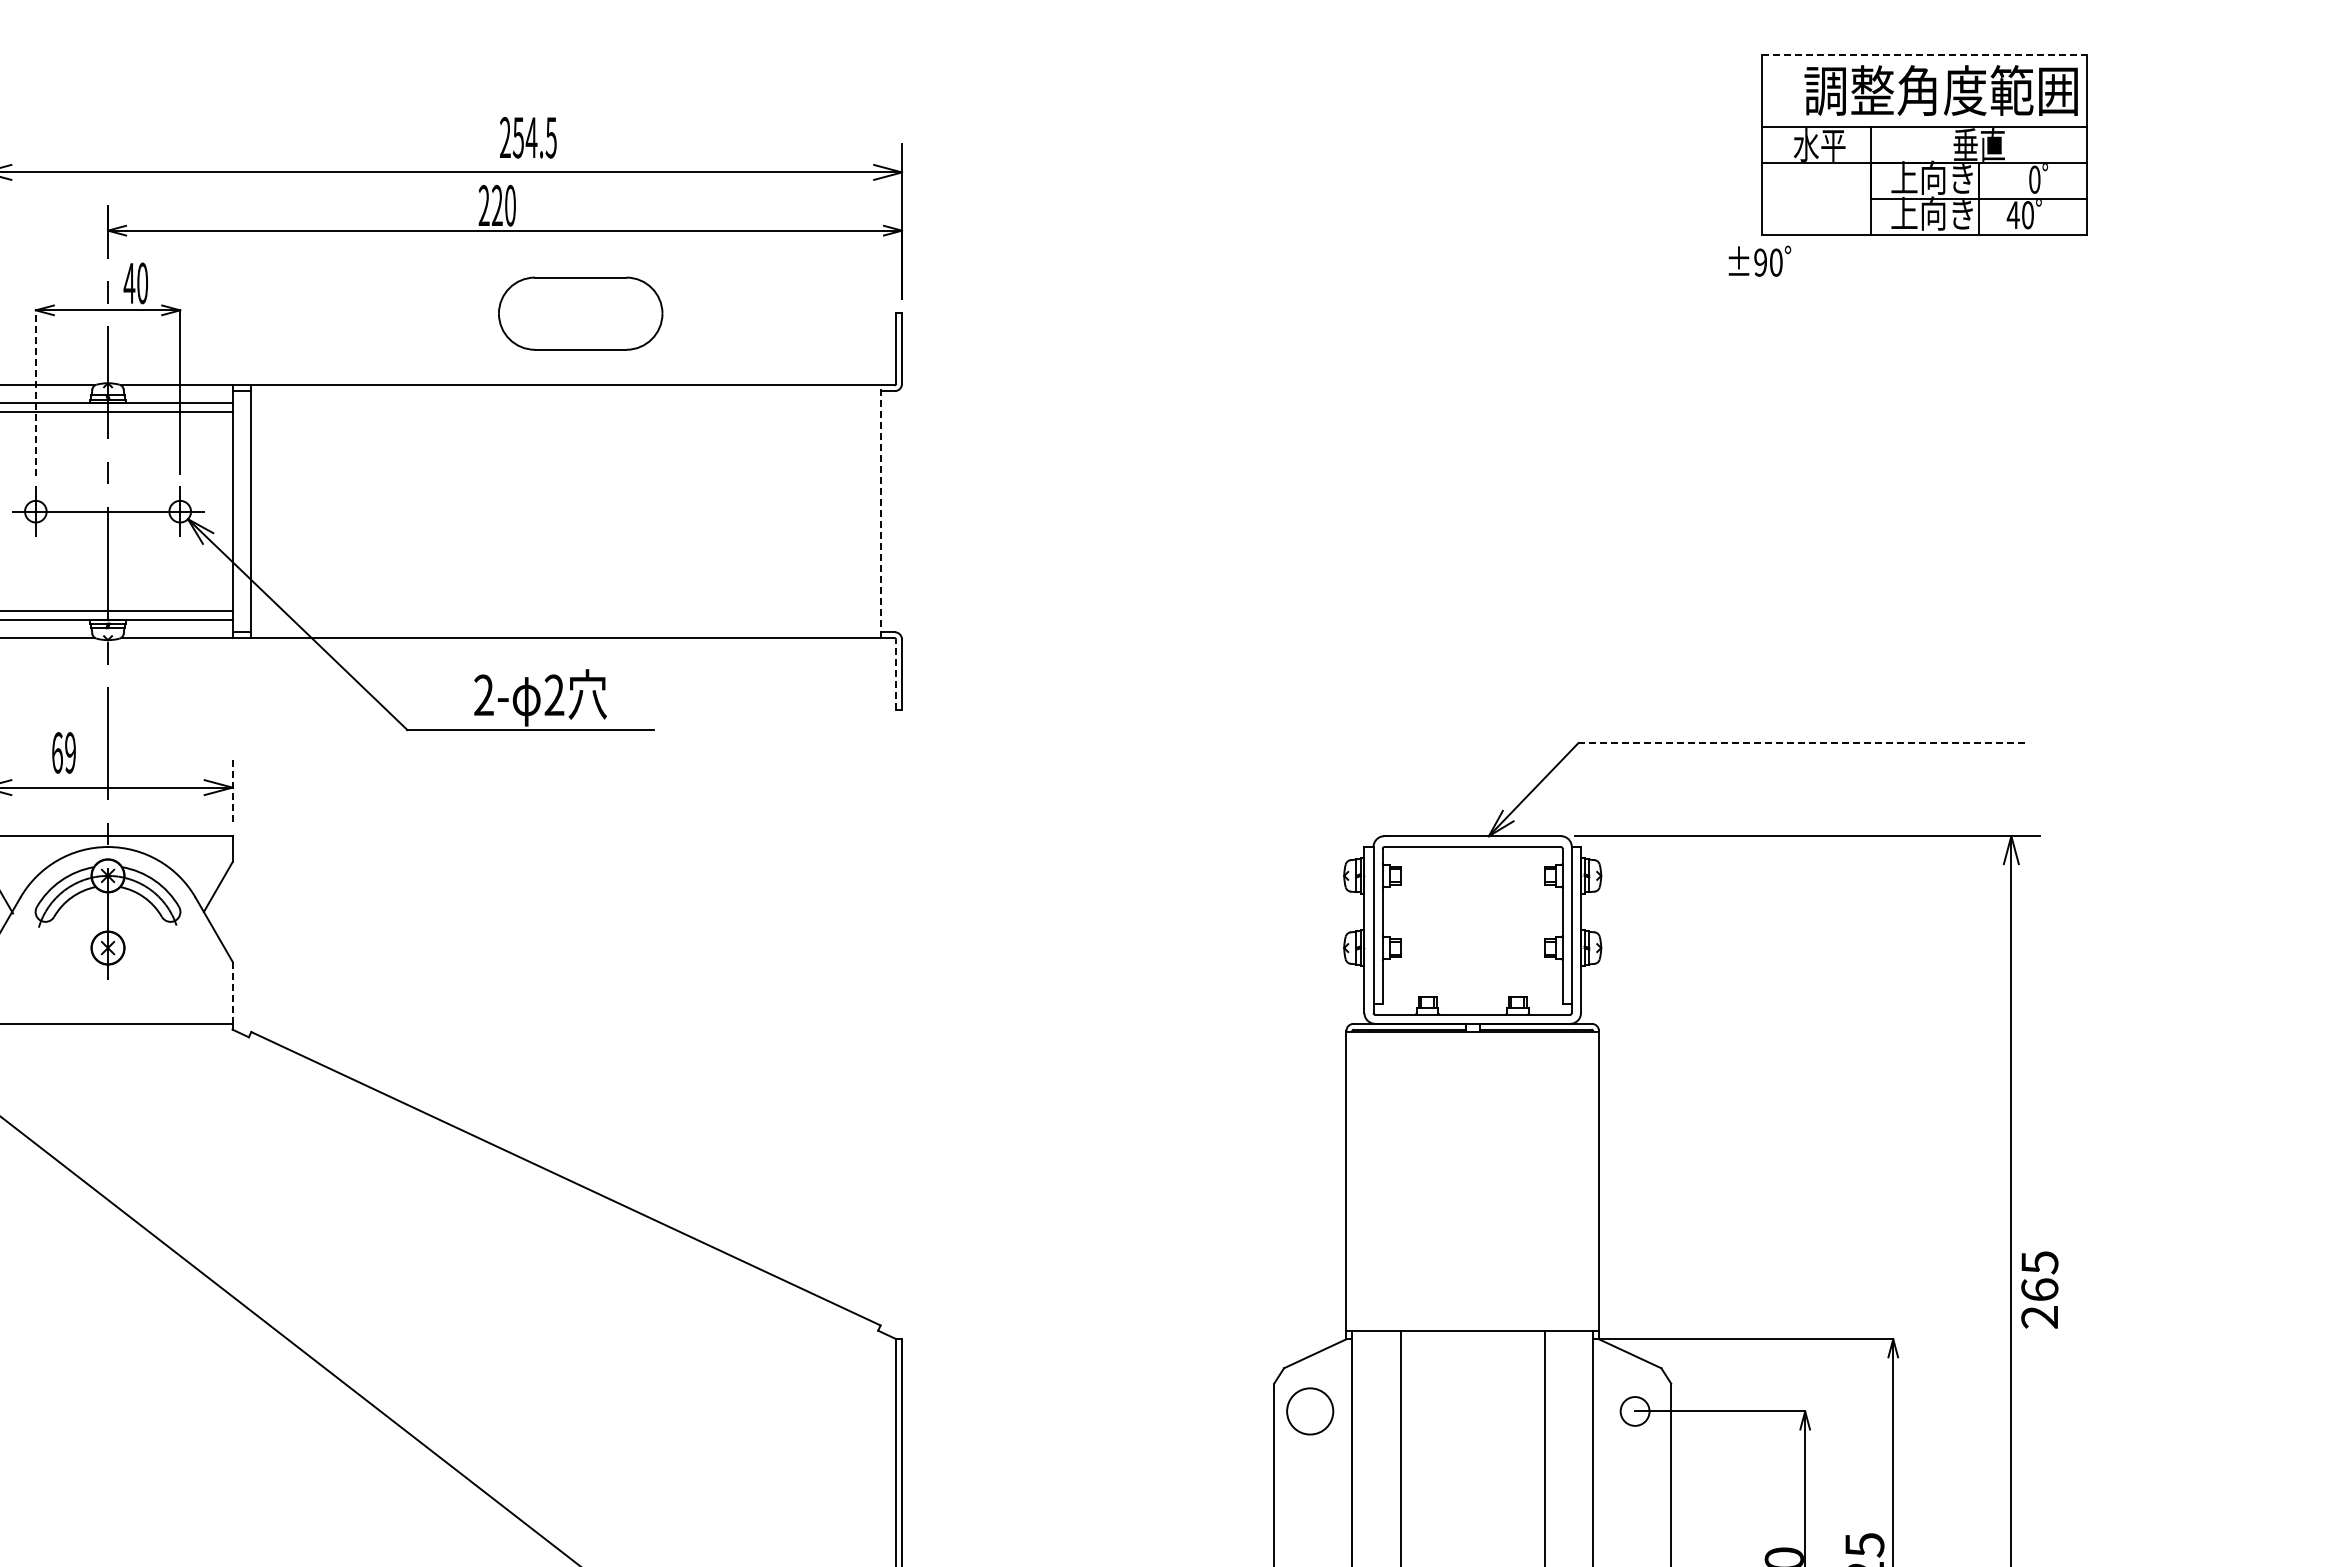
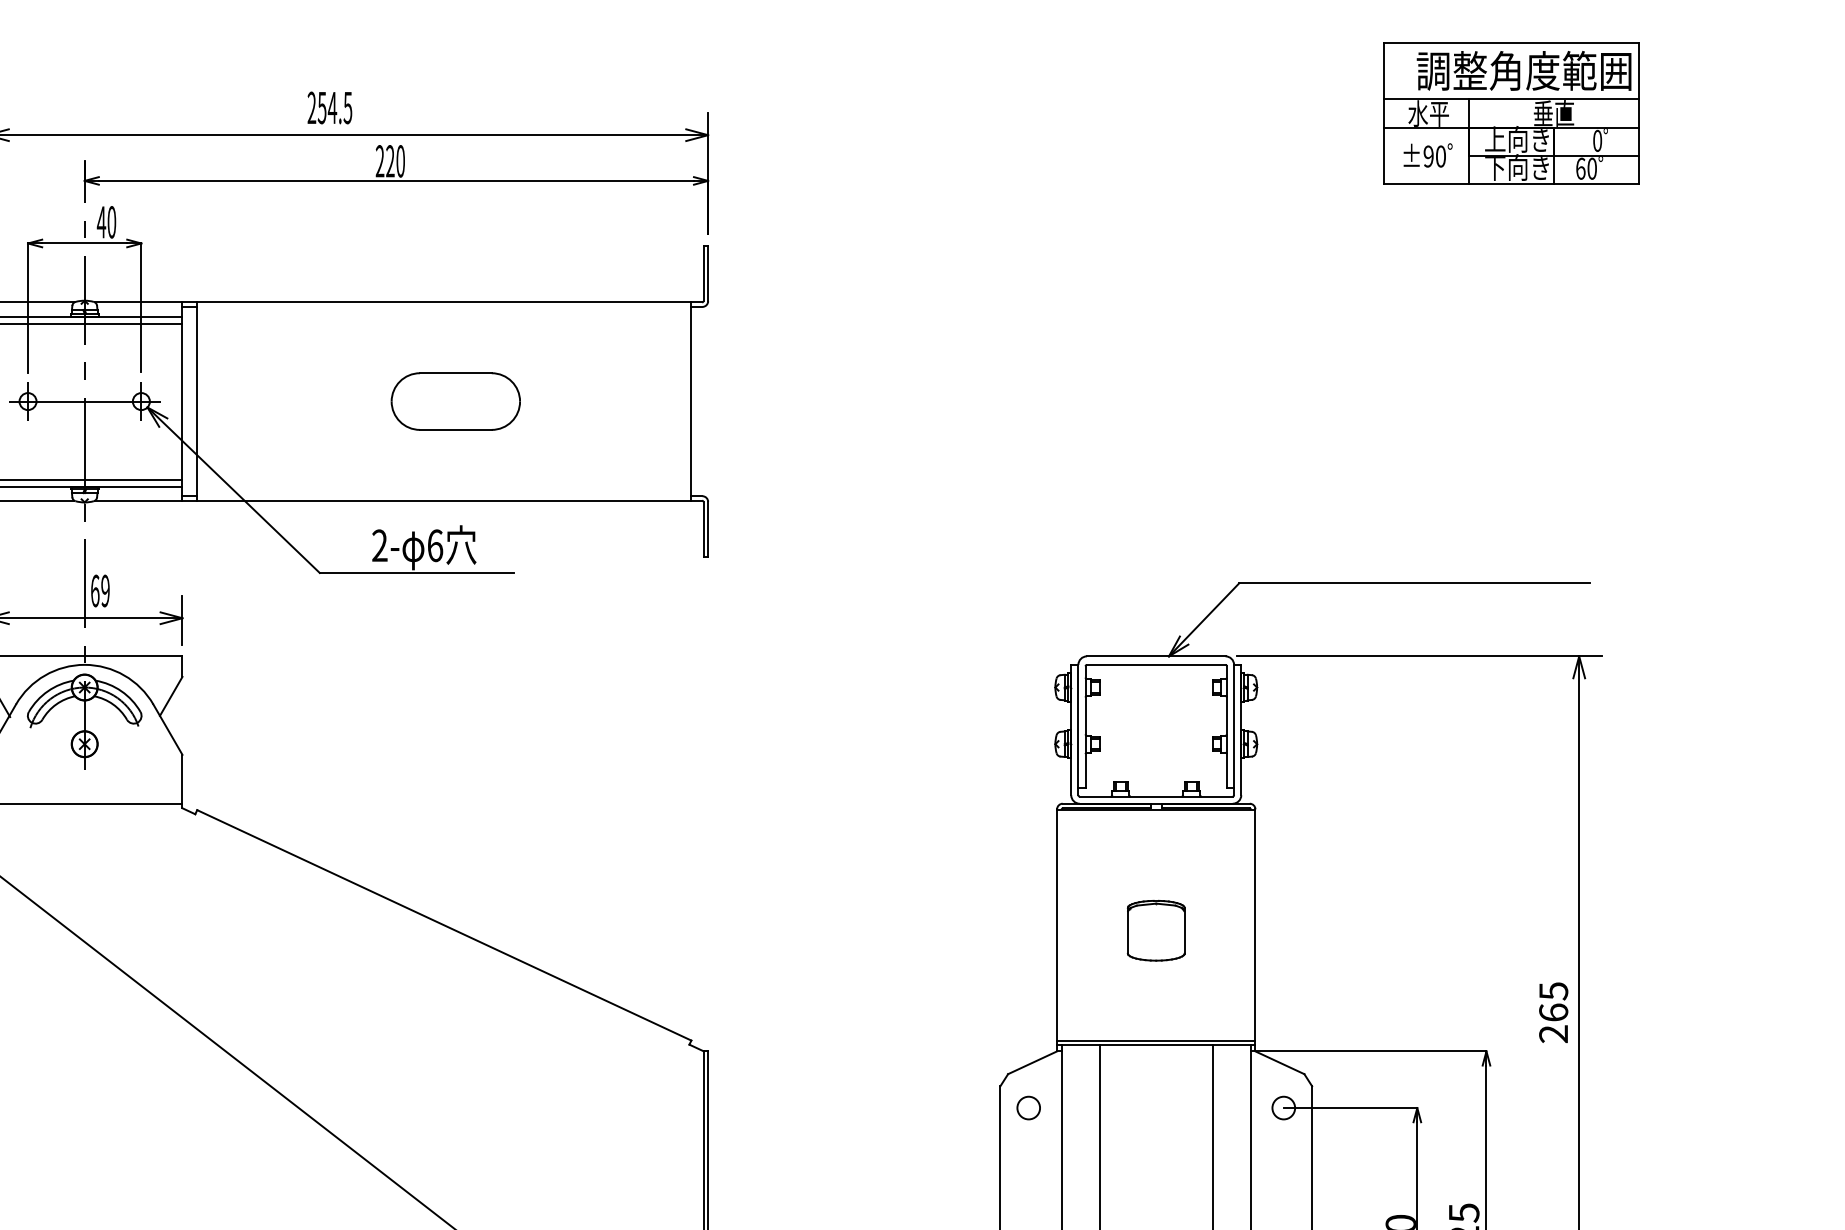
line: (1925, 54) -> (1511, 42), dashed -> solid
text: (528, 137) -> (330, 107), moved
text: (1904, 213) -> (1495, 167), 上向き -> 下向き
text: (2012, 215) -> (1580, 169), 40 -> 60
text: (1759, 260) -> (1427, 154), moved
part: (580, 313) -> (455, 401), moved
line: (35, 393) -> (27, 308), dashed -> solid
line: (880, 511) -> (691, 401), dashed -> solid
line: (896, 674) -> (703, 529), dashed -> solid
text: (554, 695) -> (435, 545), 2 -> 6
line: (1800, 743) -> (1413, 583), dashed -> solid
text: (63, 752) -> (100, 590), moved
line: (232, 790) -> (182, 620), dashed -> solid
line: (232, 992) -> (182, 779), dashed -> solid
part: (1472, 1185) -> (1156, 930), added
text: (2039, 1289) -> (1553, 1012), moved
line: (1472, 1325) -> (1156, 1040), added
circle: (1310, 1411) -> (1028, 1108), size x0.62

